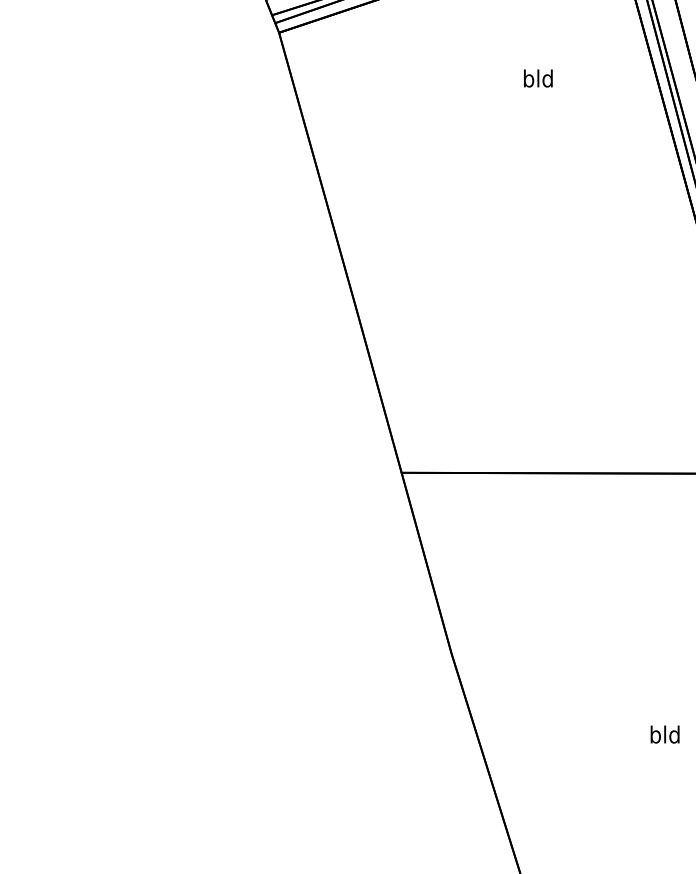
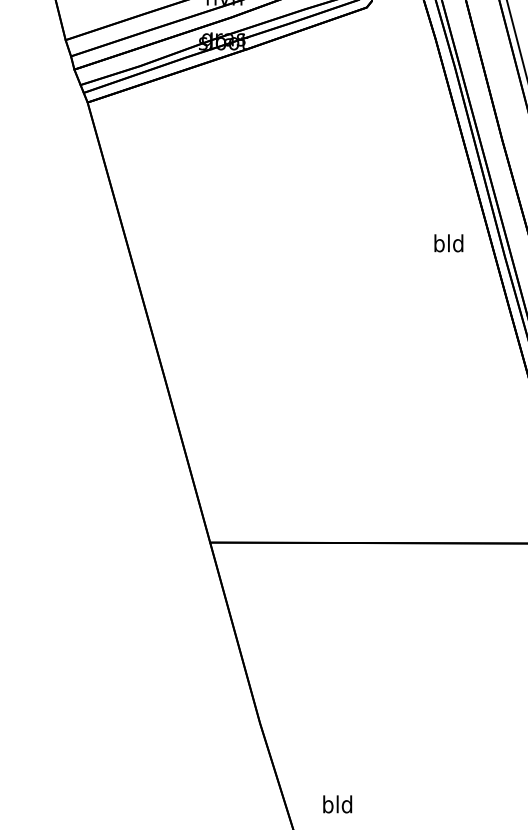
text: (538, 78) -> (449, 243), moved
text: (664, 734) -> (337, 804), moved

